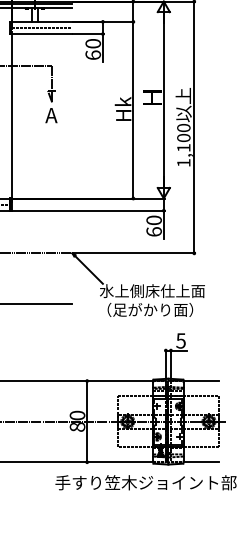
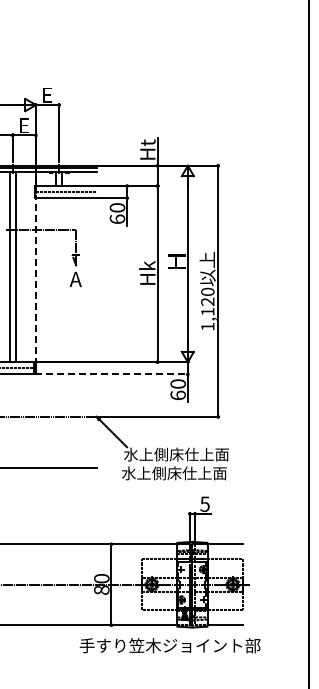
line: (11, 117) -> (35, 281), solid -> dashed
text: (183, 137) -> (207, 301), 1,100 -> 1,120
line: (88, 210) -> (112, 374), solid -> dashed
text: (150, 310) -> (174, 473), （足がかり面） -> 水上側床仕上面

